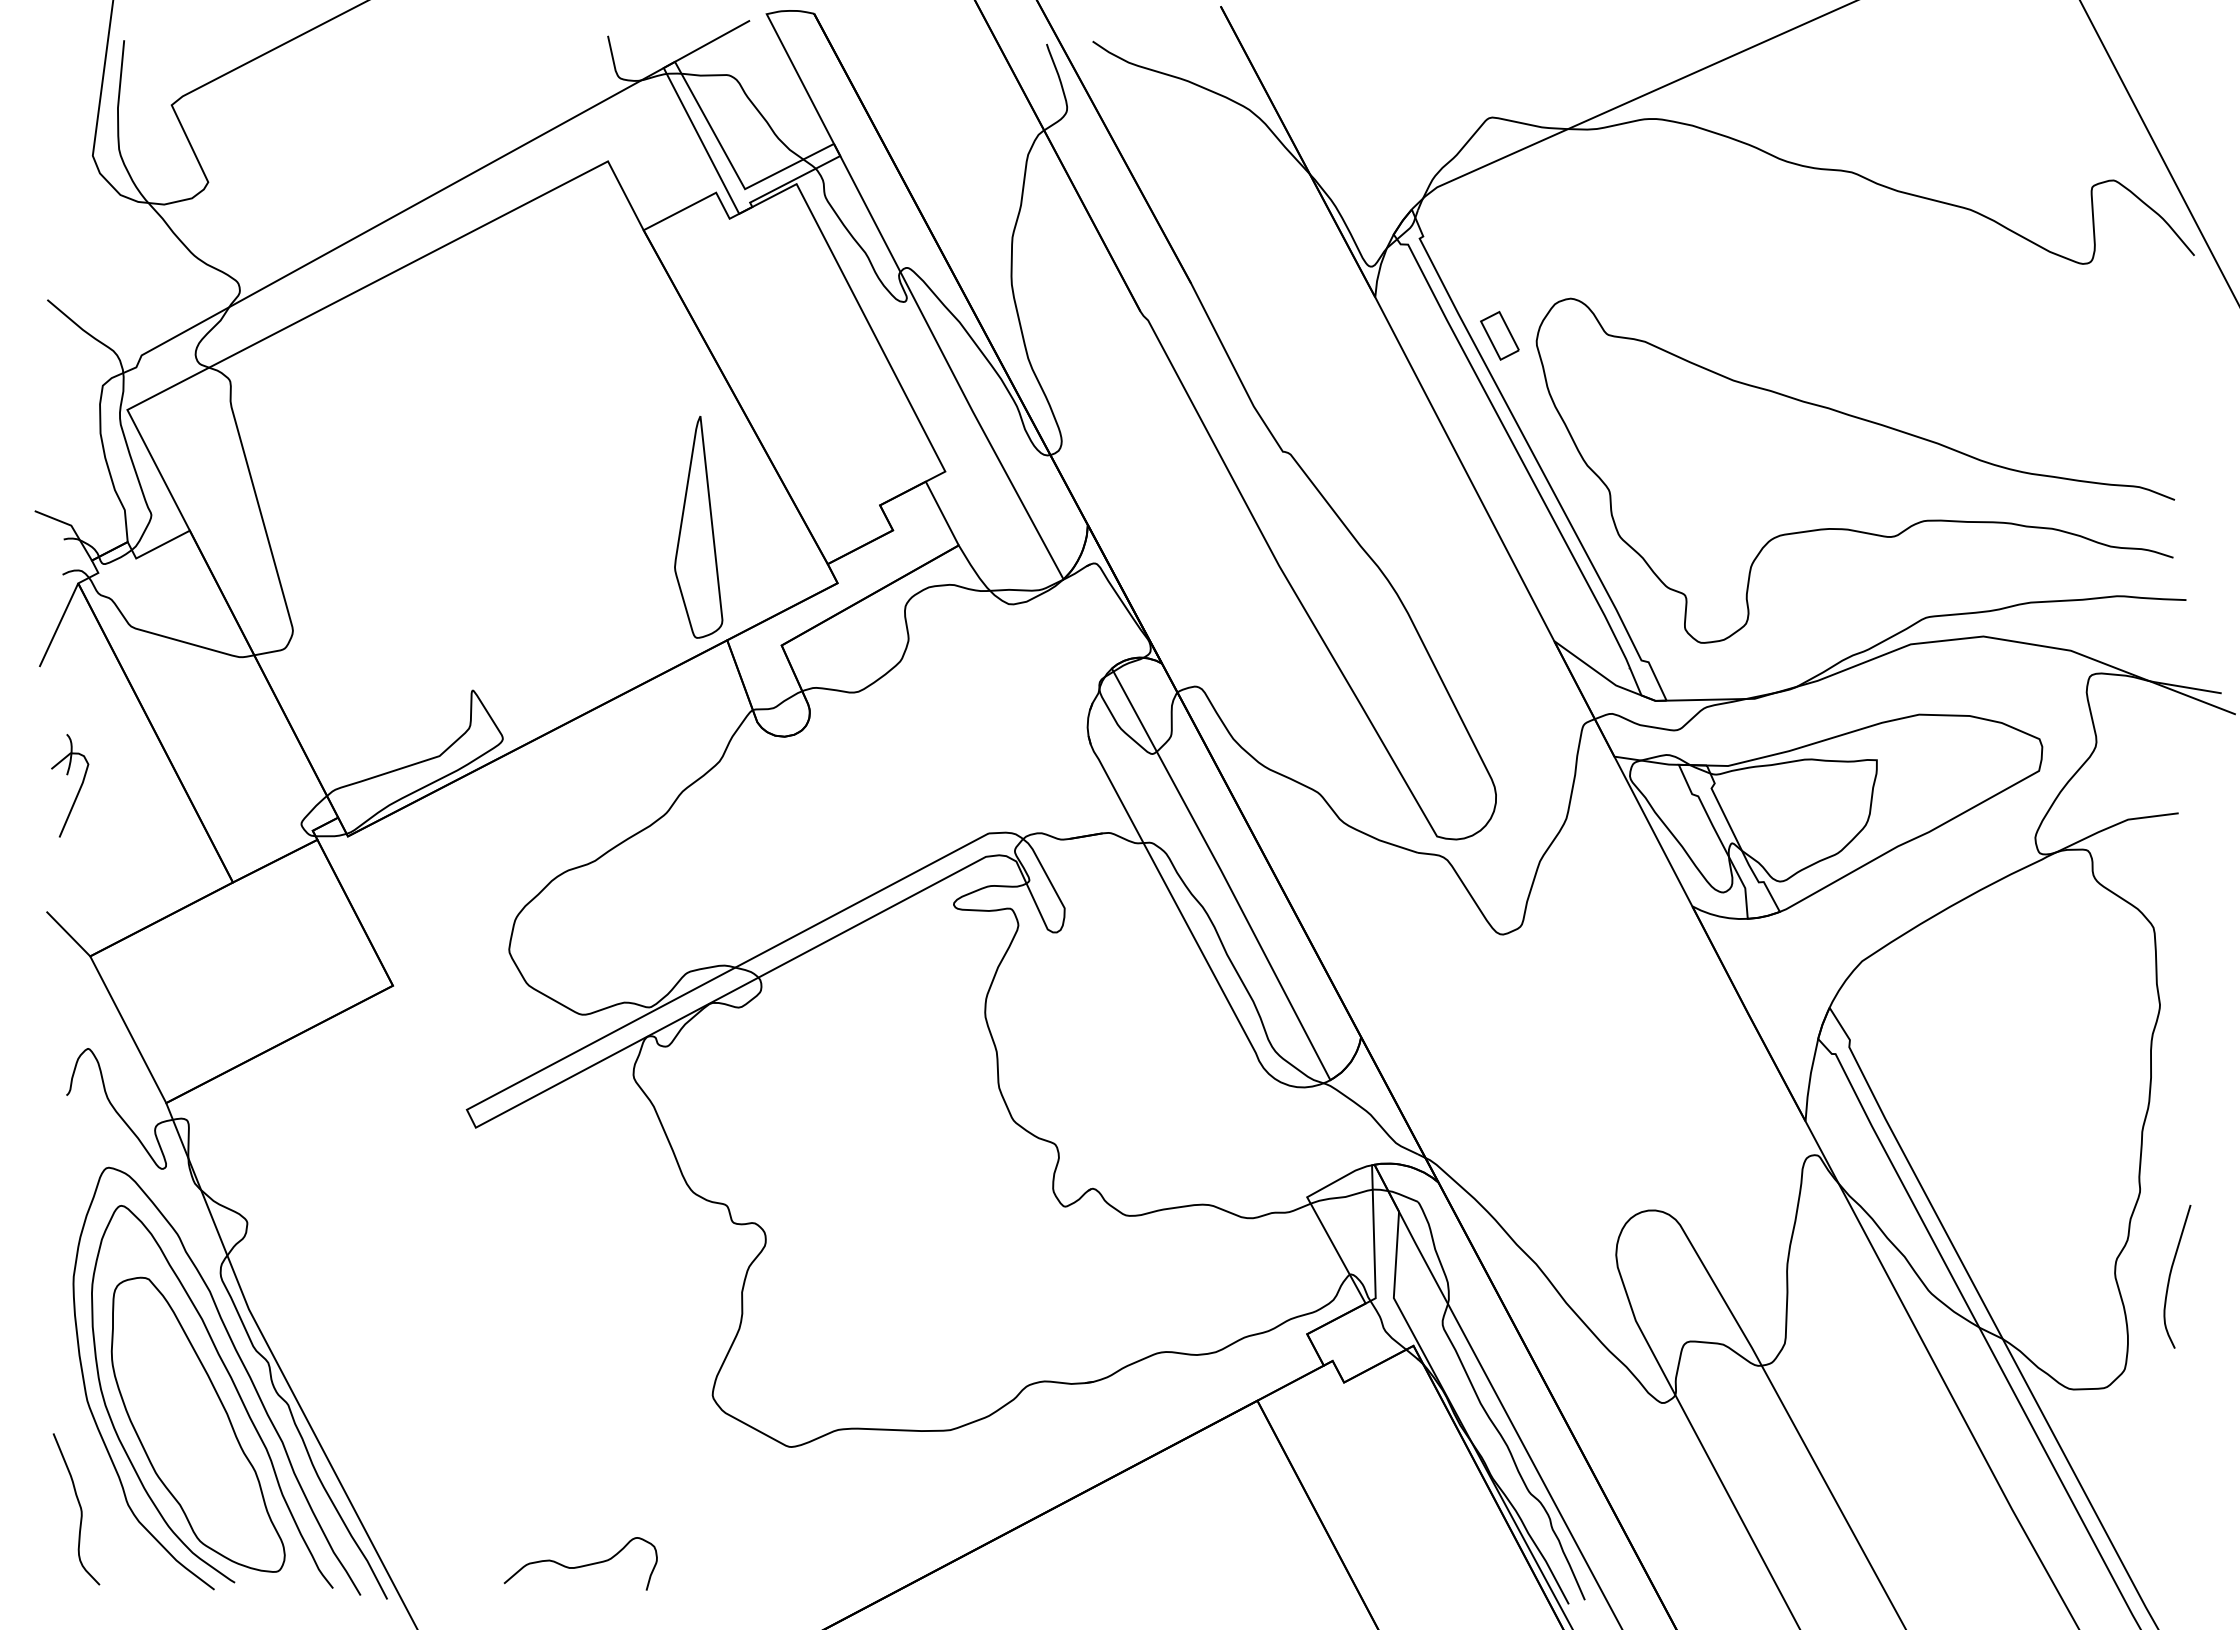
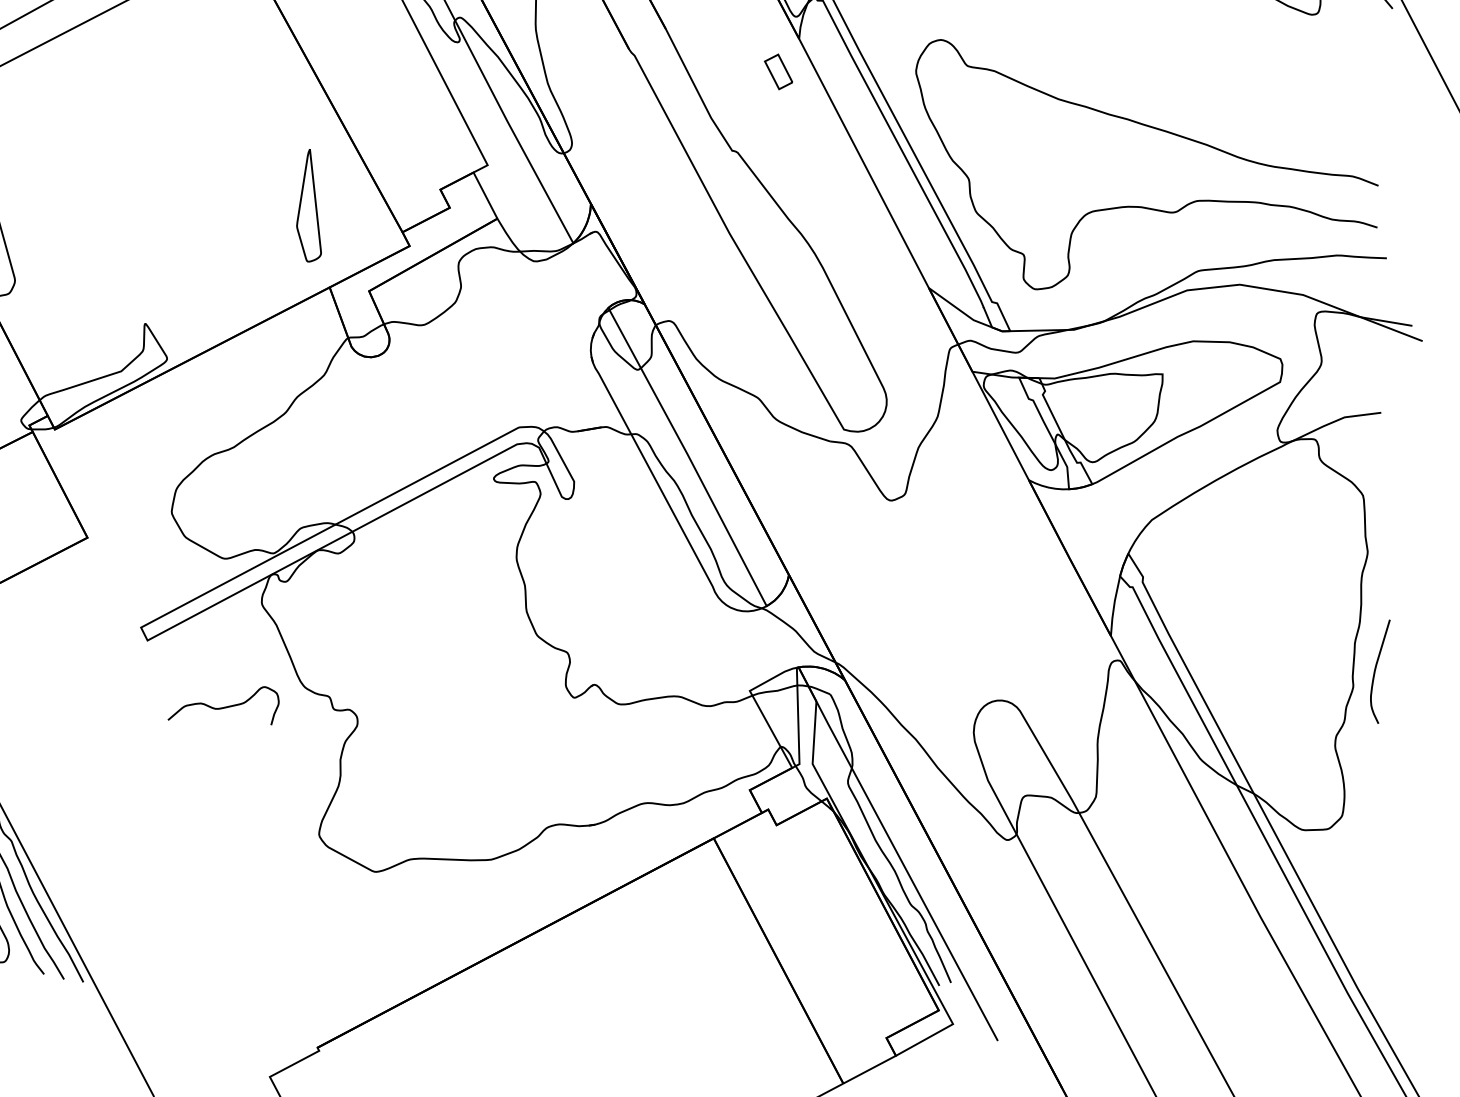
part: (1499, 335) -> (778, 71), moved
part: (698, 527) -> (308, 205), size x0.7
curve: (2171, 1273) -> (1376, 669), moved
curve: (580, 1565) -> (223, 707), moved

